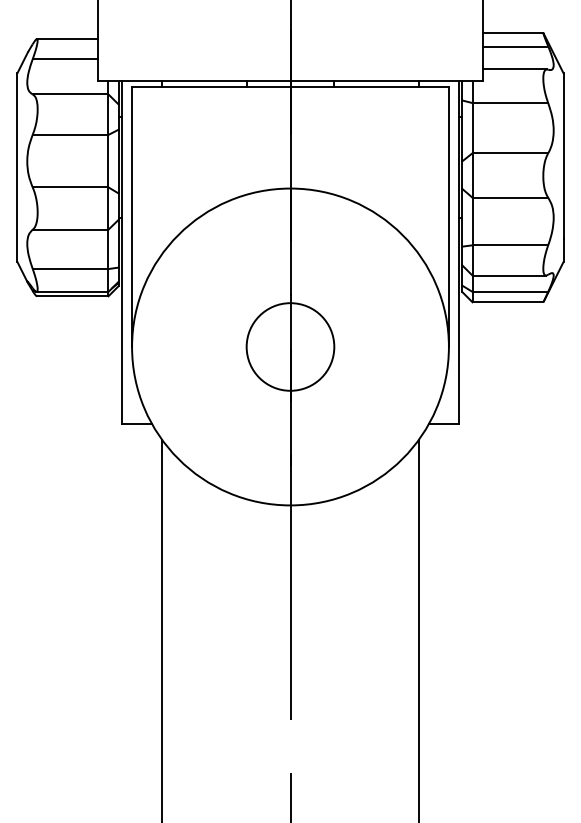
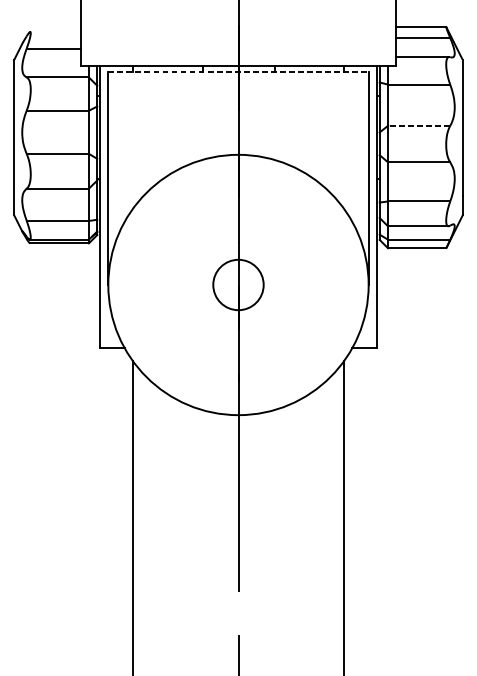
line: (67, 38) -> (55, 31), removed
line: (290, 87) -> (238, 71), solid -> dashed
line: (510, 153) -> (419, 126), solid -> dashed
circle: (290, 346) -> (238, 284), size x0.7

